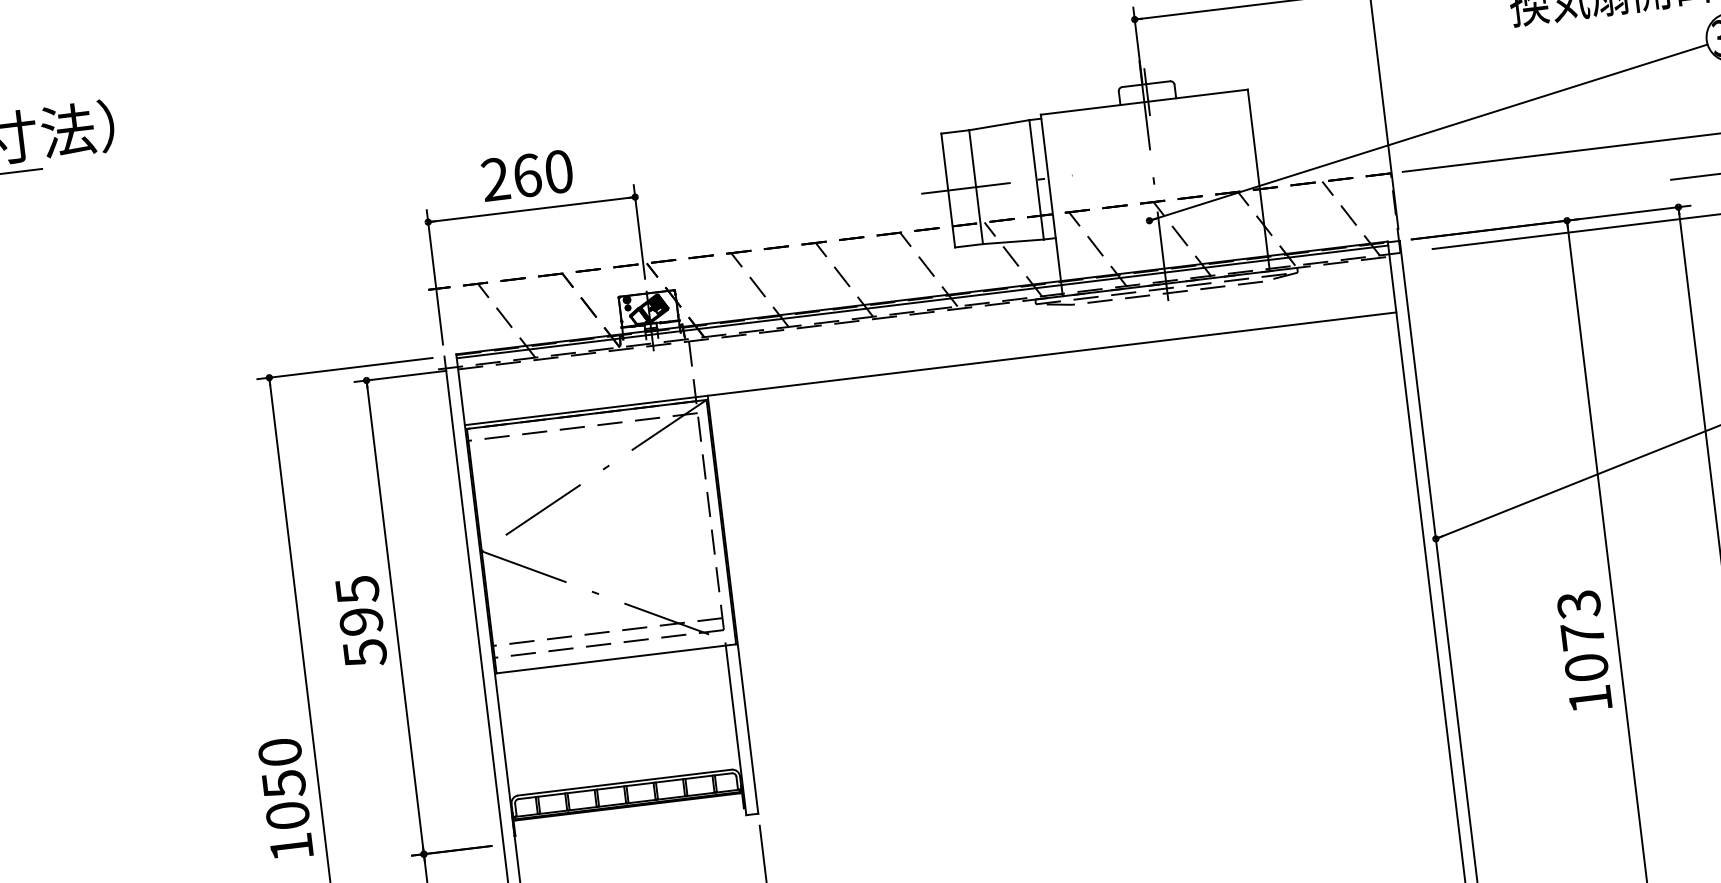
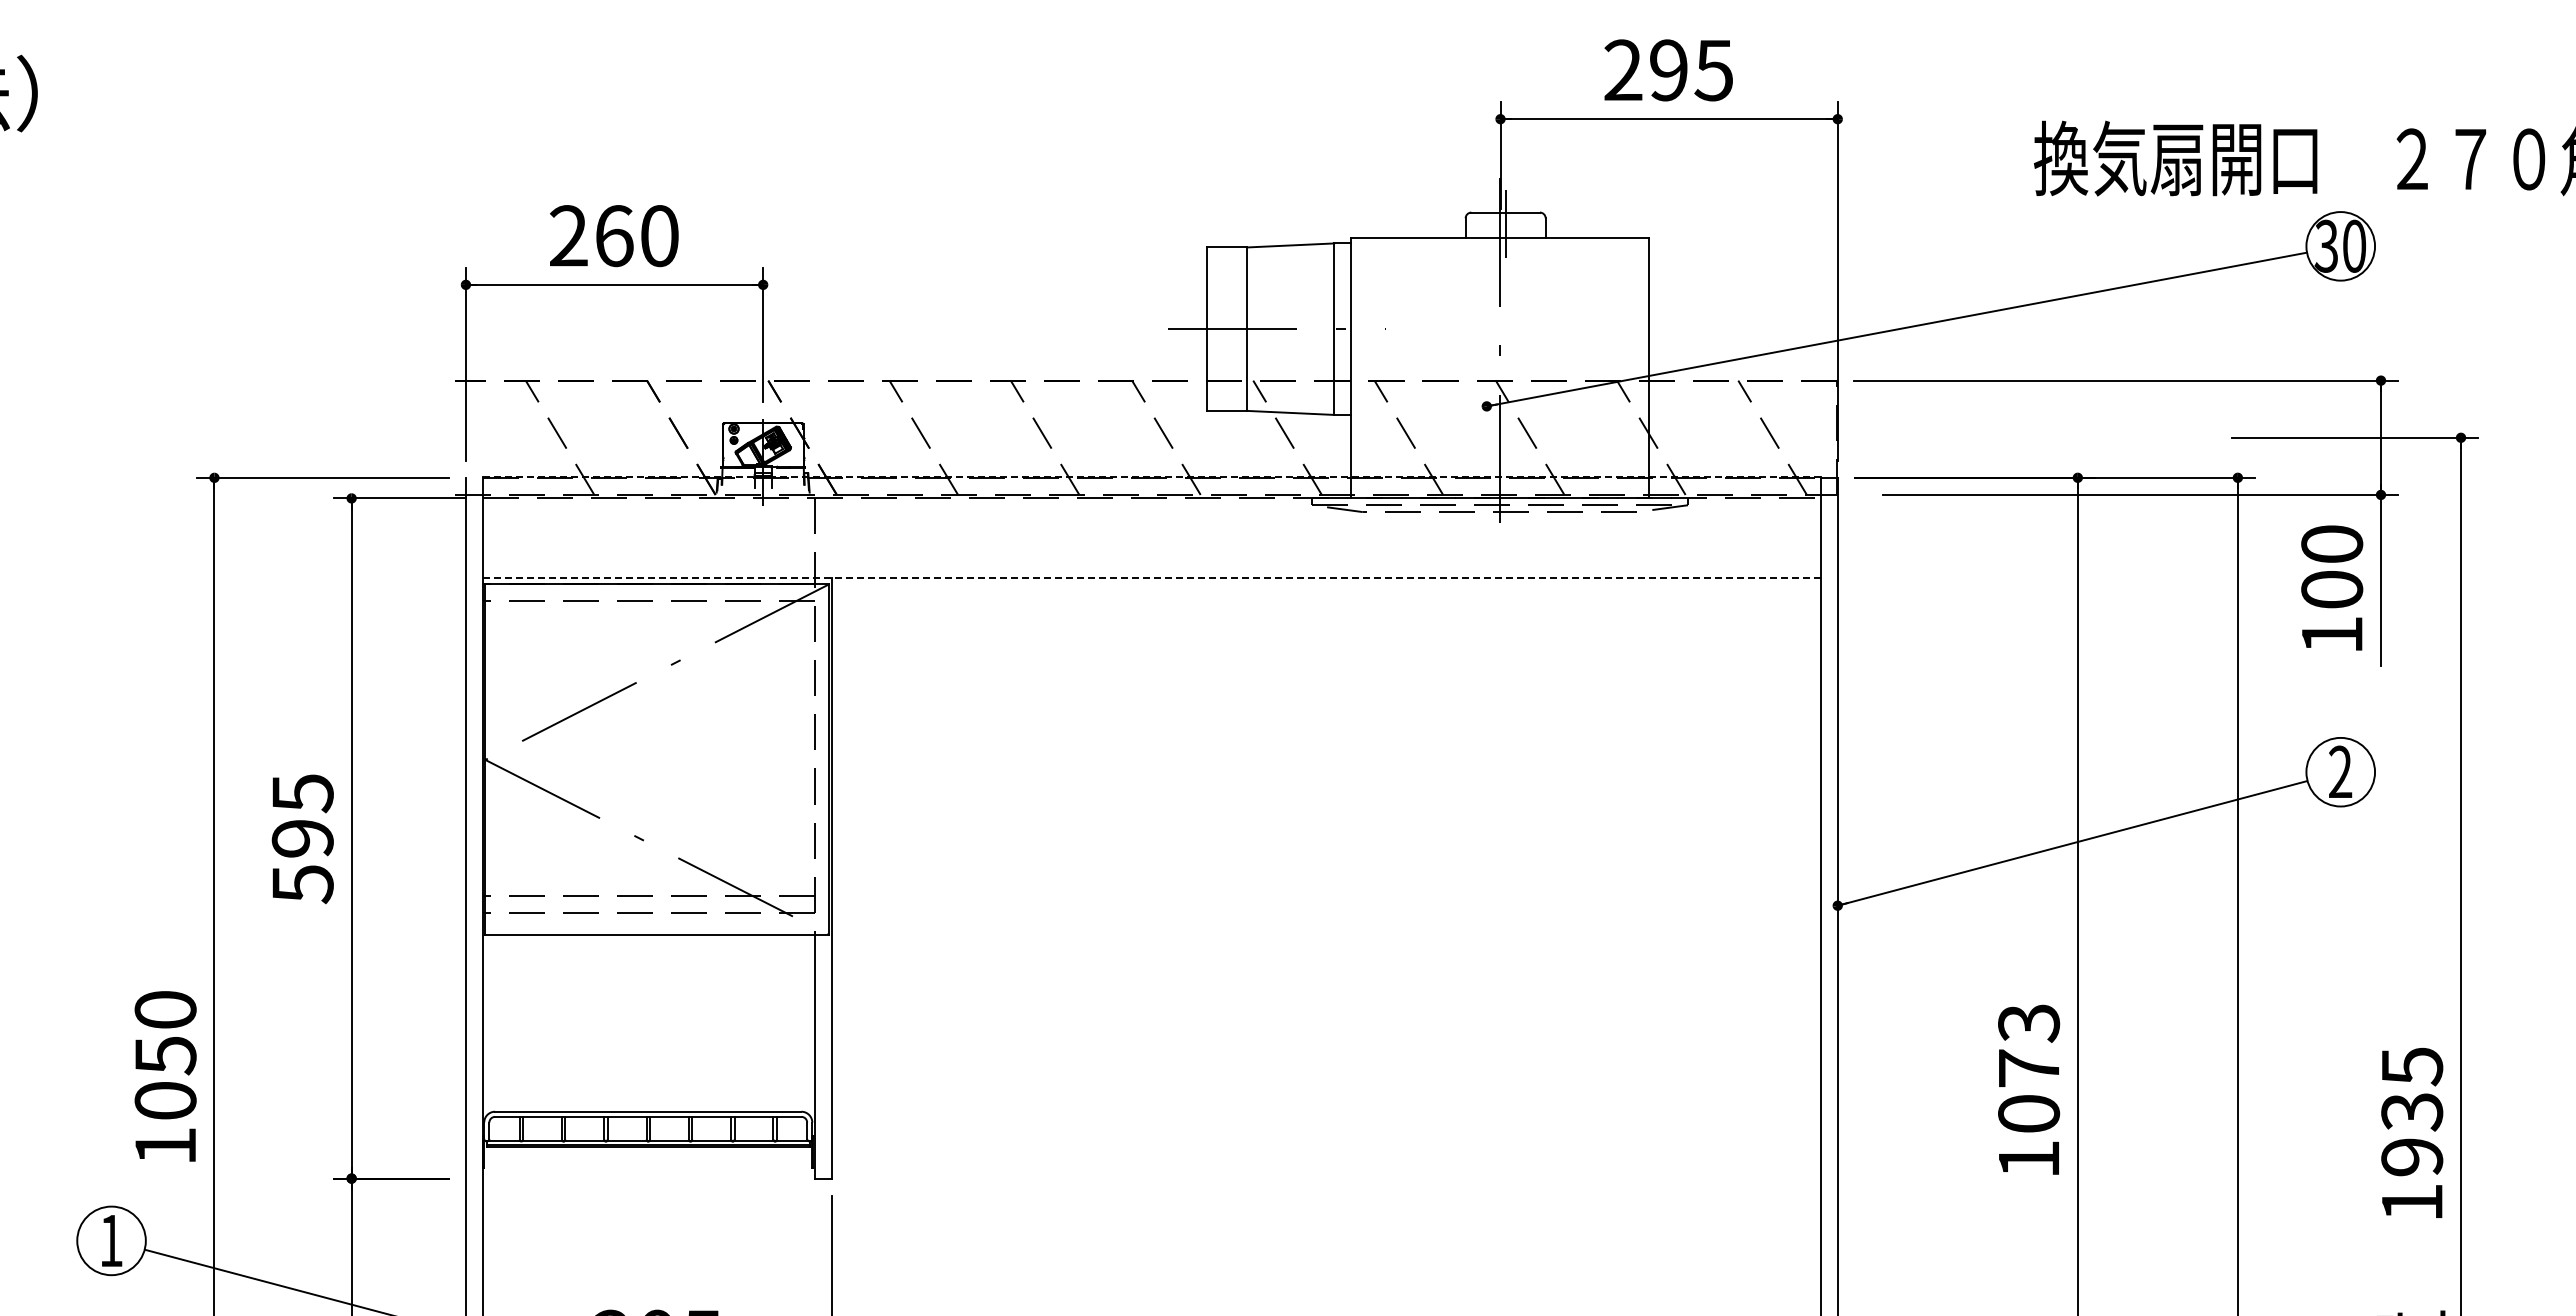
line: (921, 297) -> (1151, 476), solid -> dashed
line: (922, 302) -> (1151, 482), removed
line: (930, 368) -> (1151, 578), solid -> dashed

